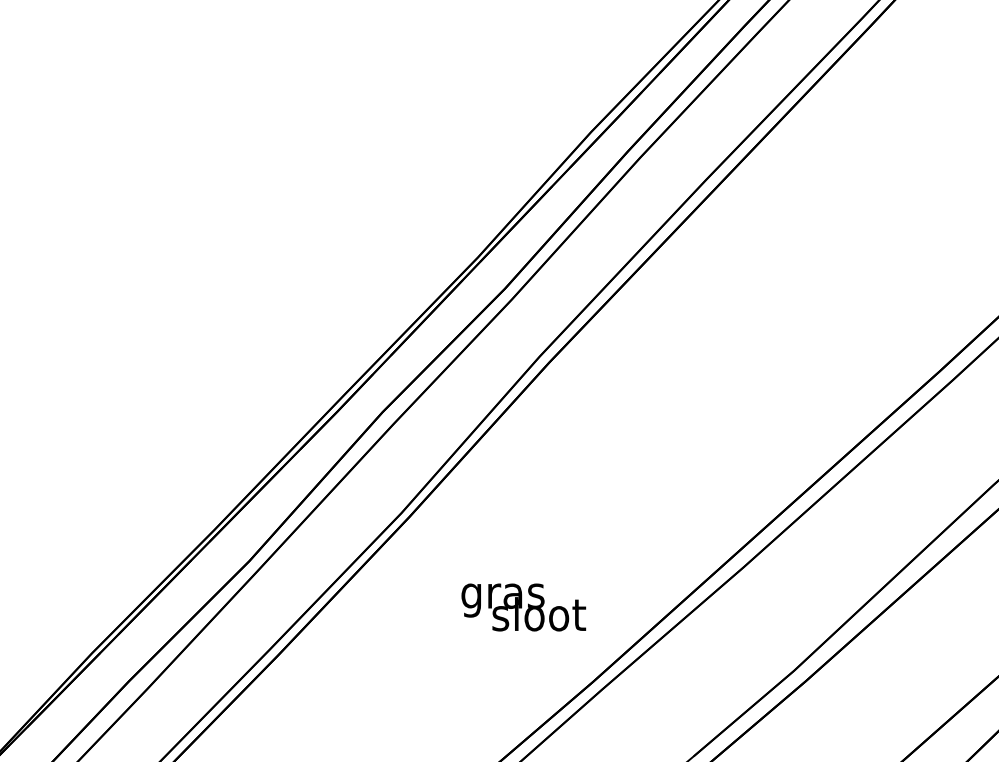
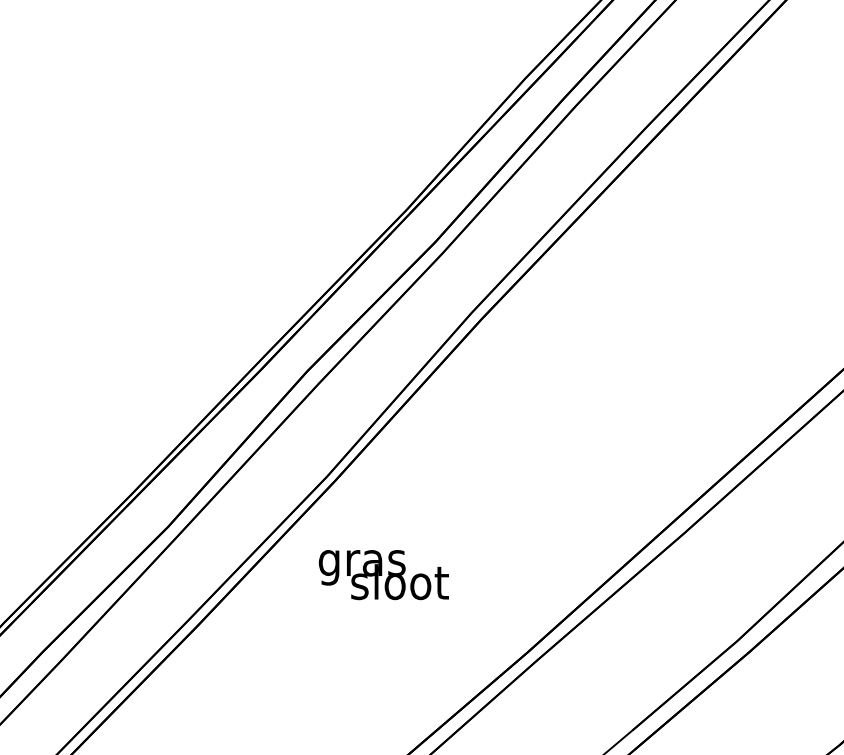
text: (523, 607) -> (383, 575), moved

